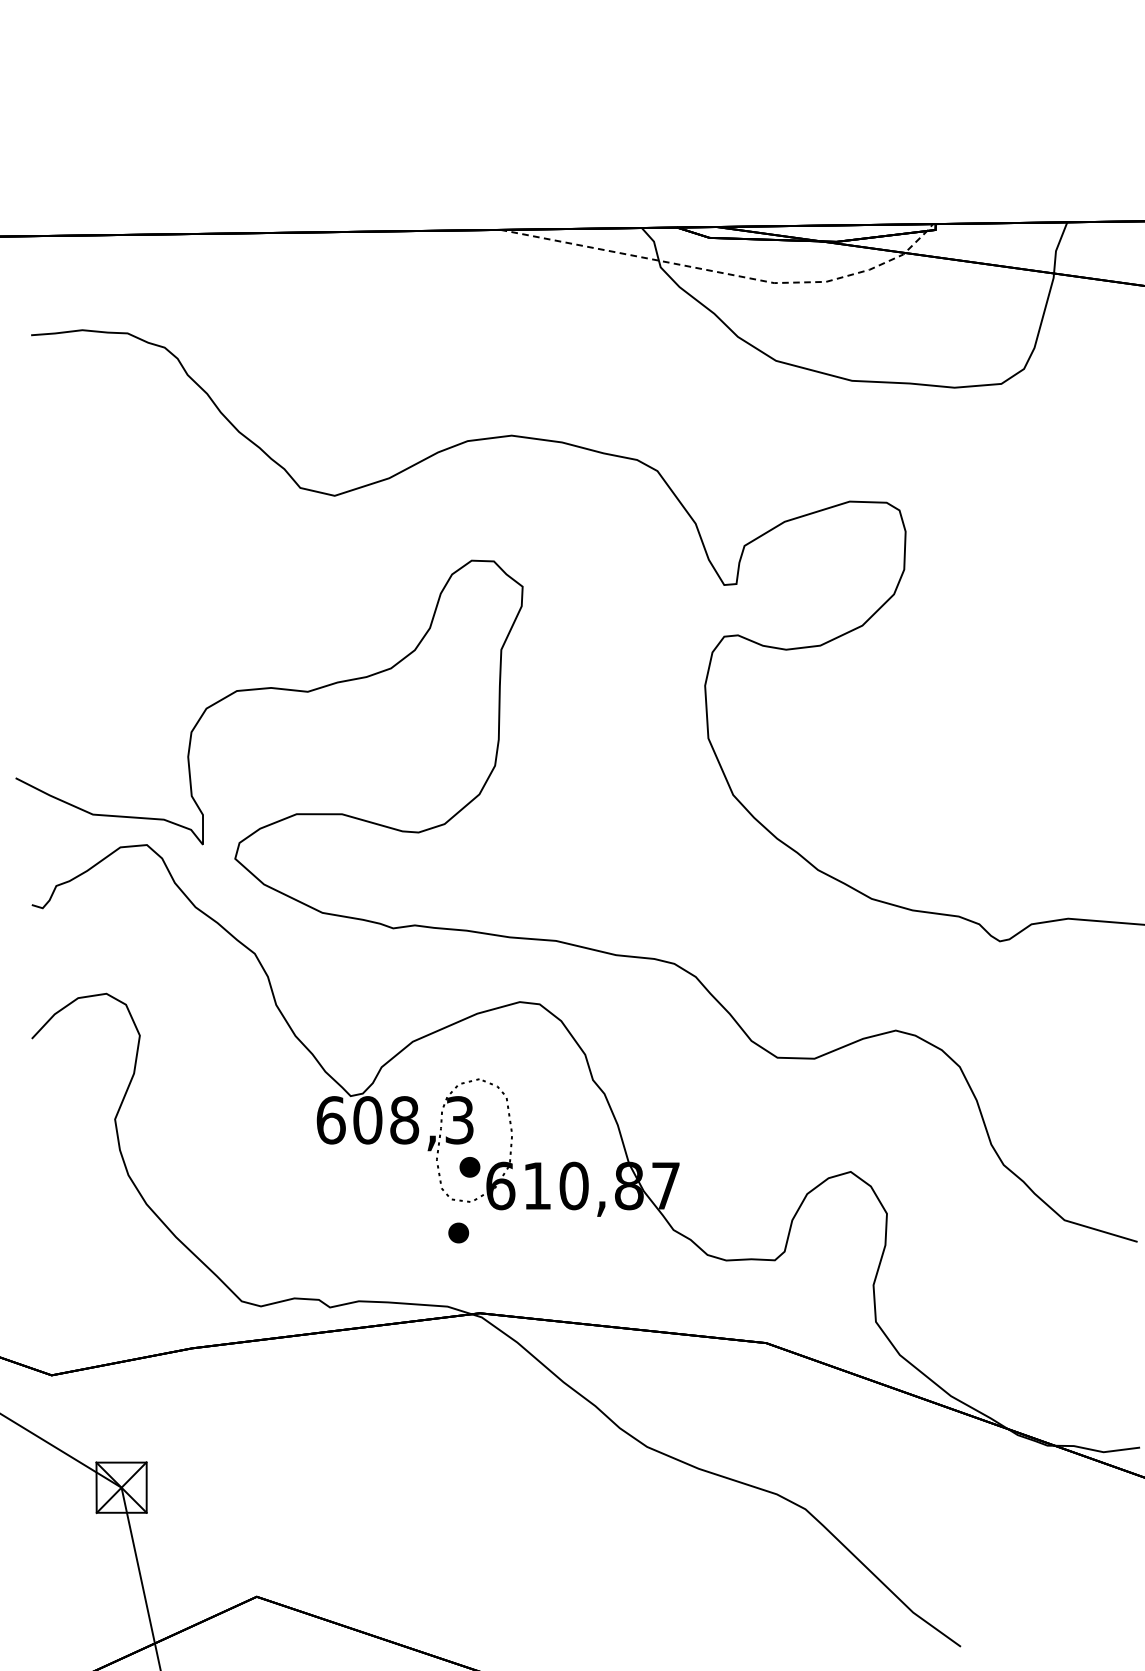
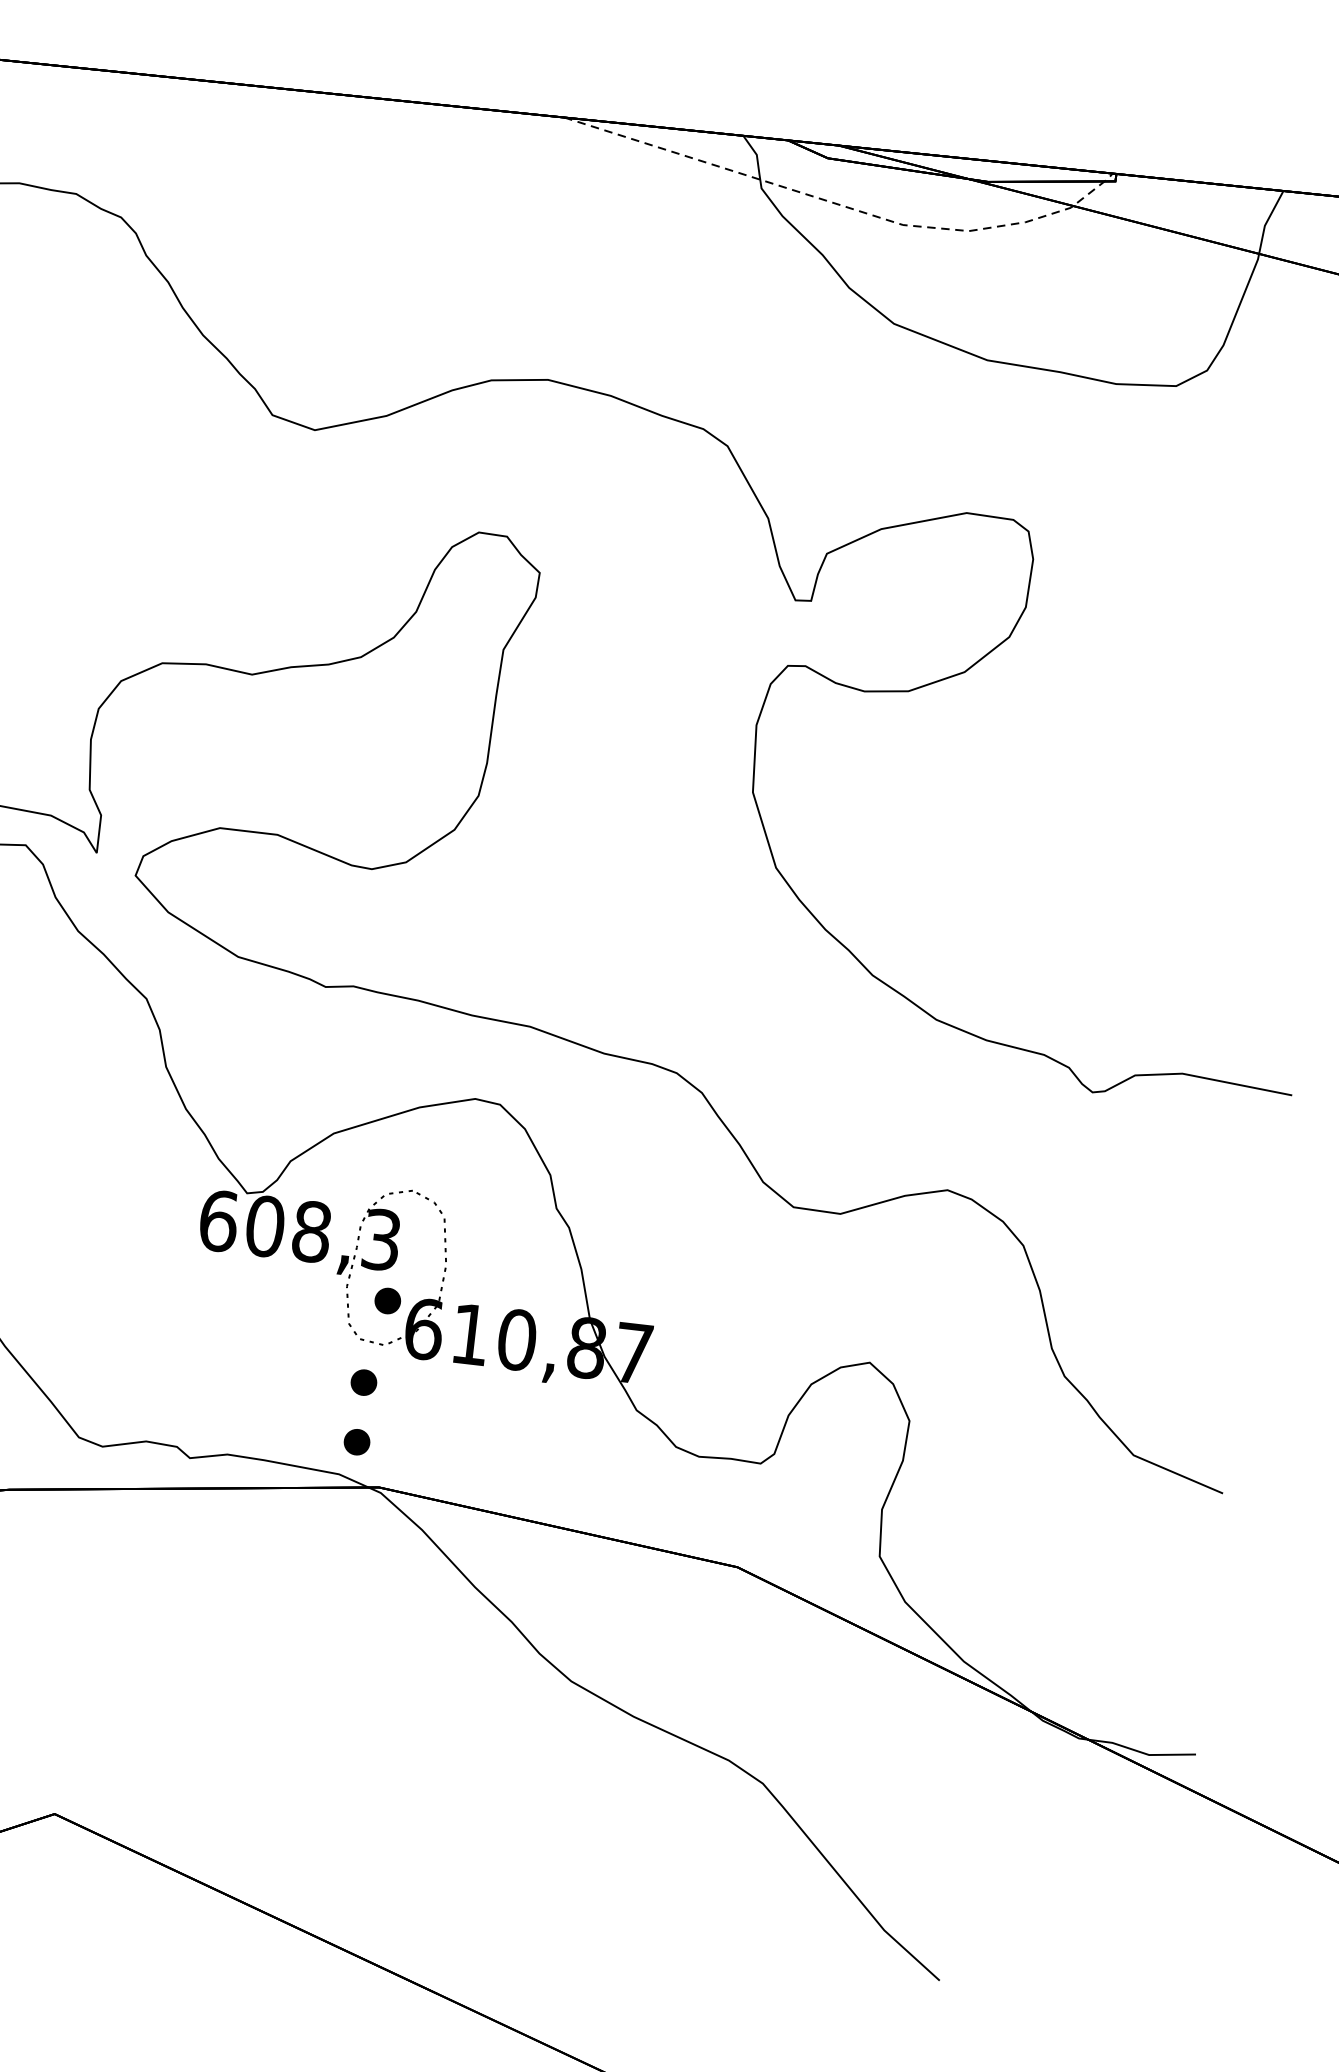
part: (458, 1279) -> (356, 1441), added

